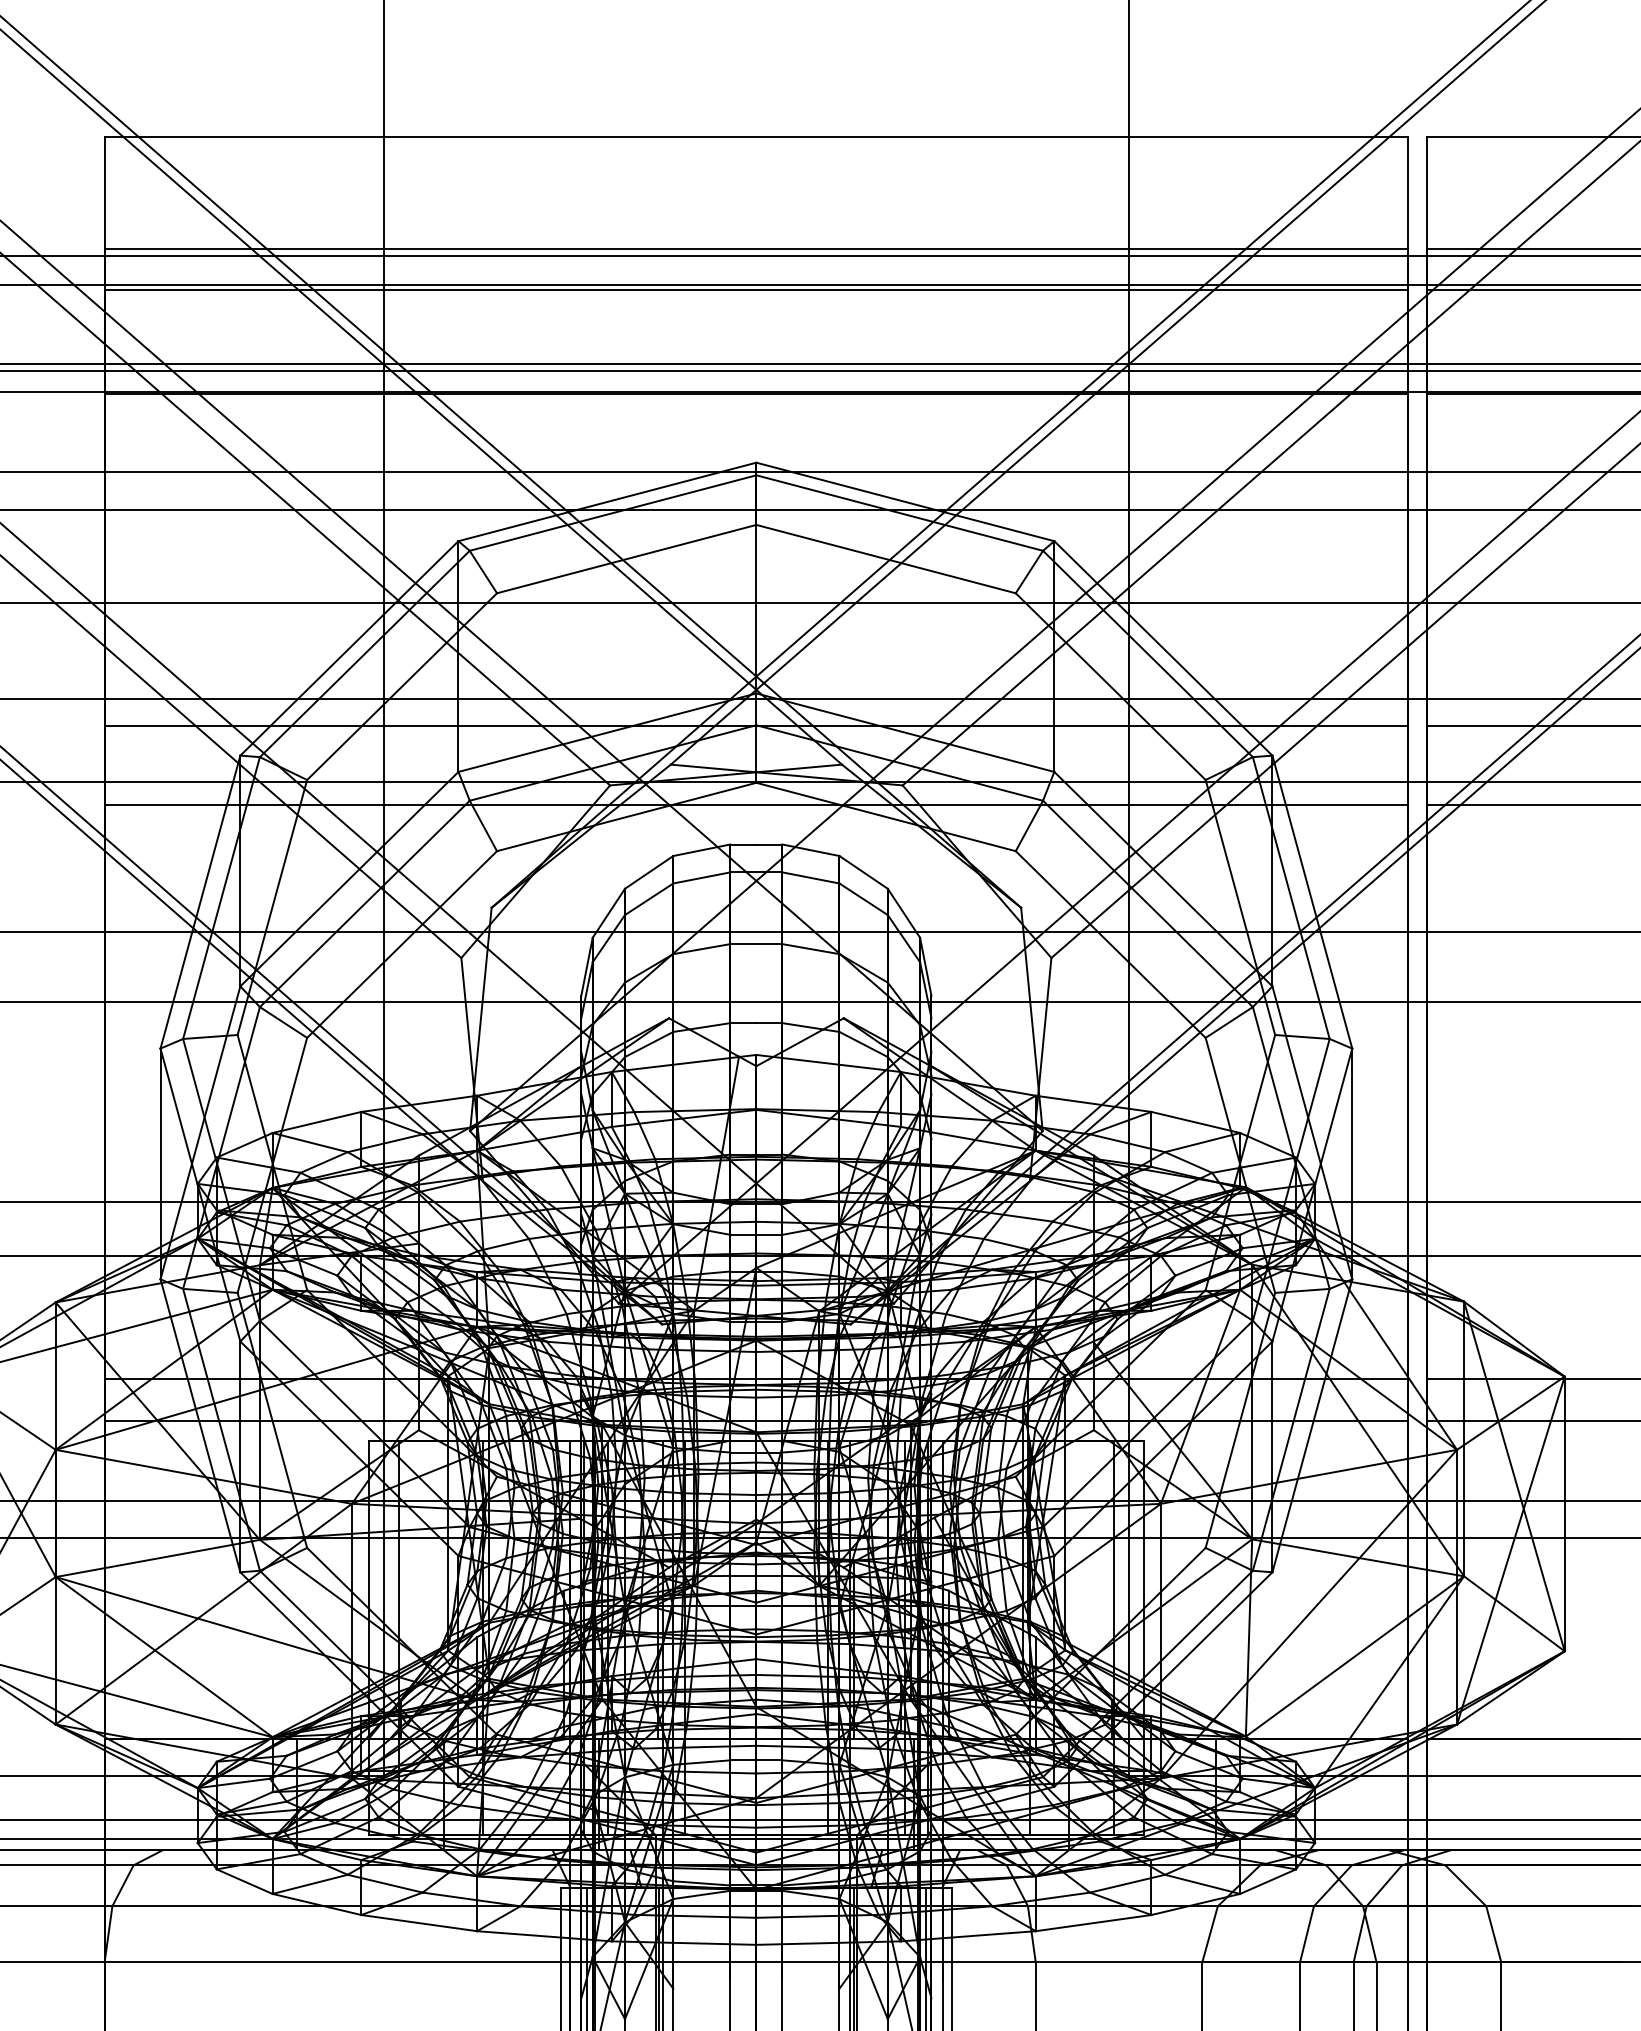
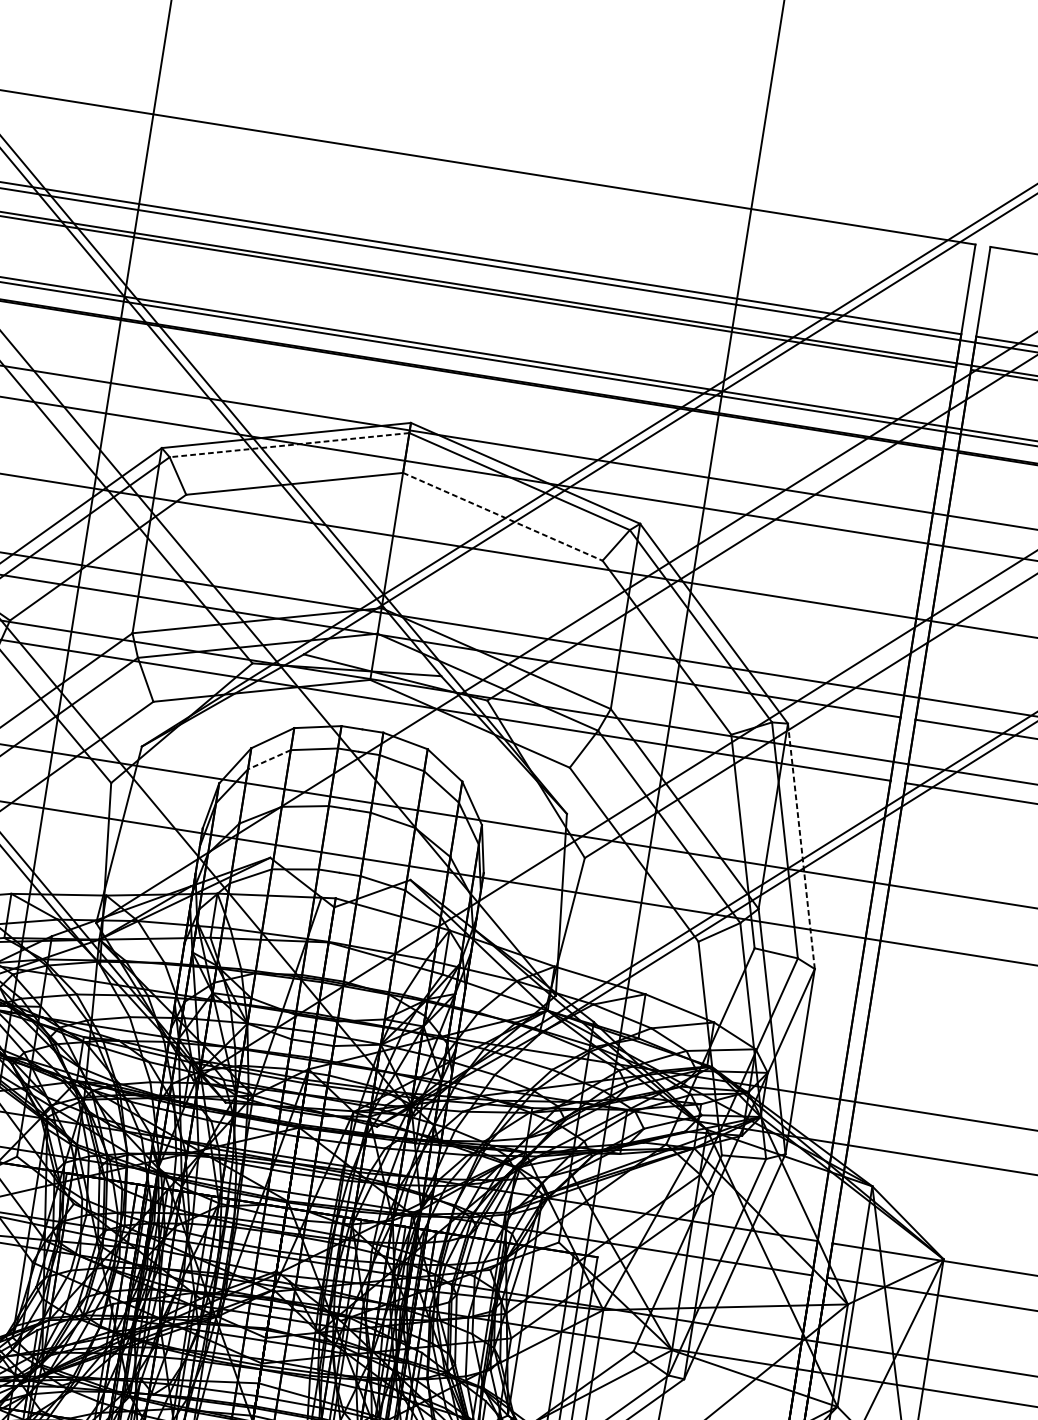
line: (612, 513) -> (289, 445), solid -> dashed
line: (886, 559) -> (503, 517), solid -> dashed
line: (649, 899) -> (269, 759), solid -> dashed
line: (1312, 902) -> (801, 846), solid -> dashed

